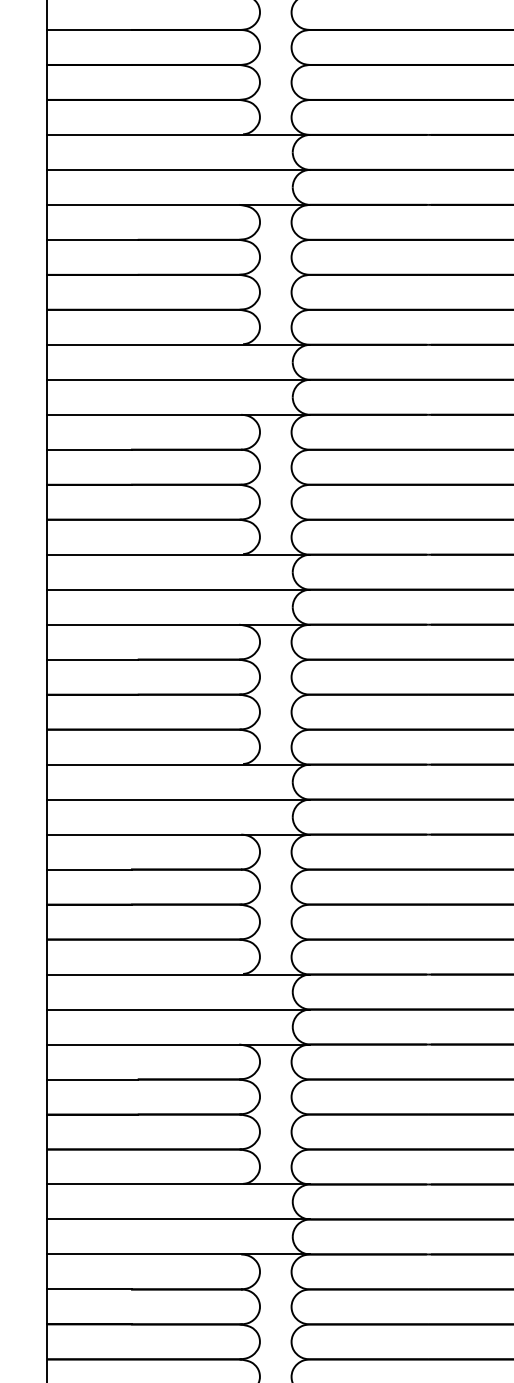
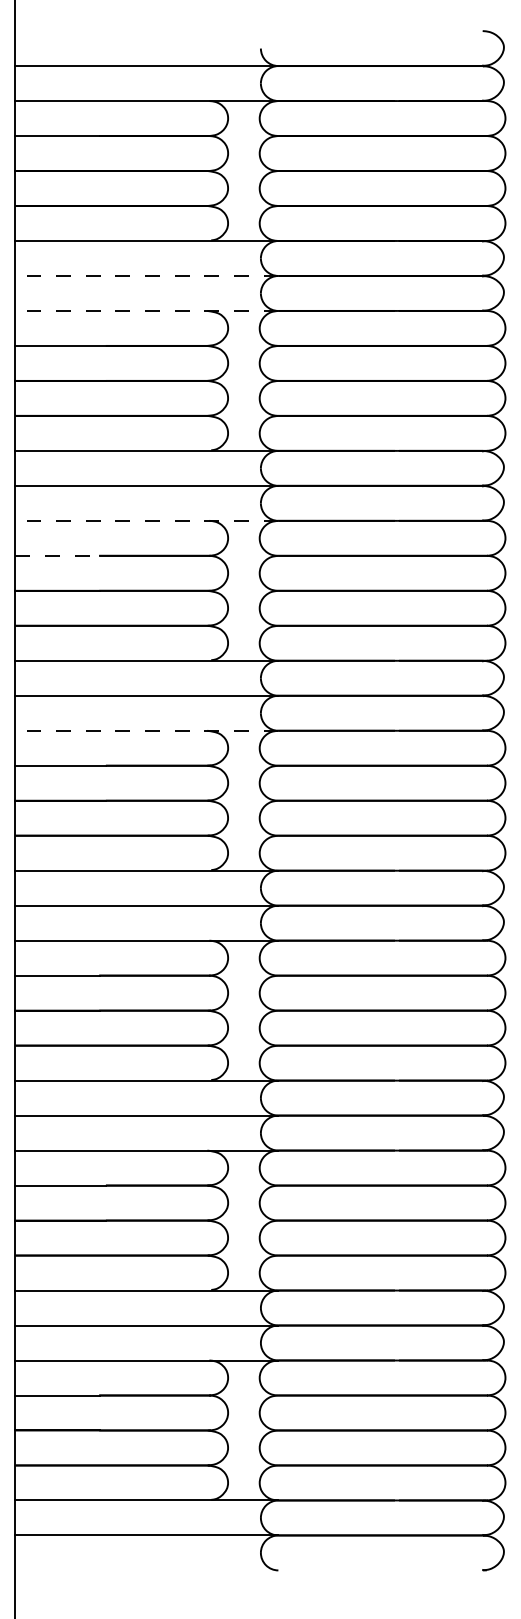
line: (178, 169) -> (146, 275), solid -> dashed
line: (178, 204) -> (146, 310), solid -> dashed
line: (178, 414) -> (146, 520), solid -> dashed
line: (90, 449) -> (58, 555), solid -> dashed
line: (178, 624) -> (146, 730), solid -> dashed

